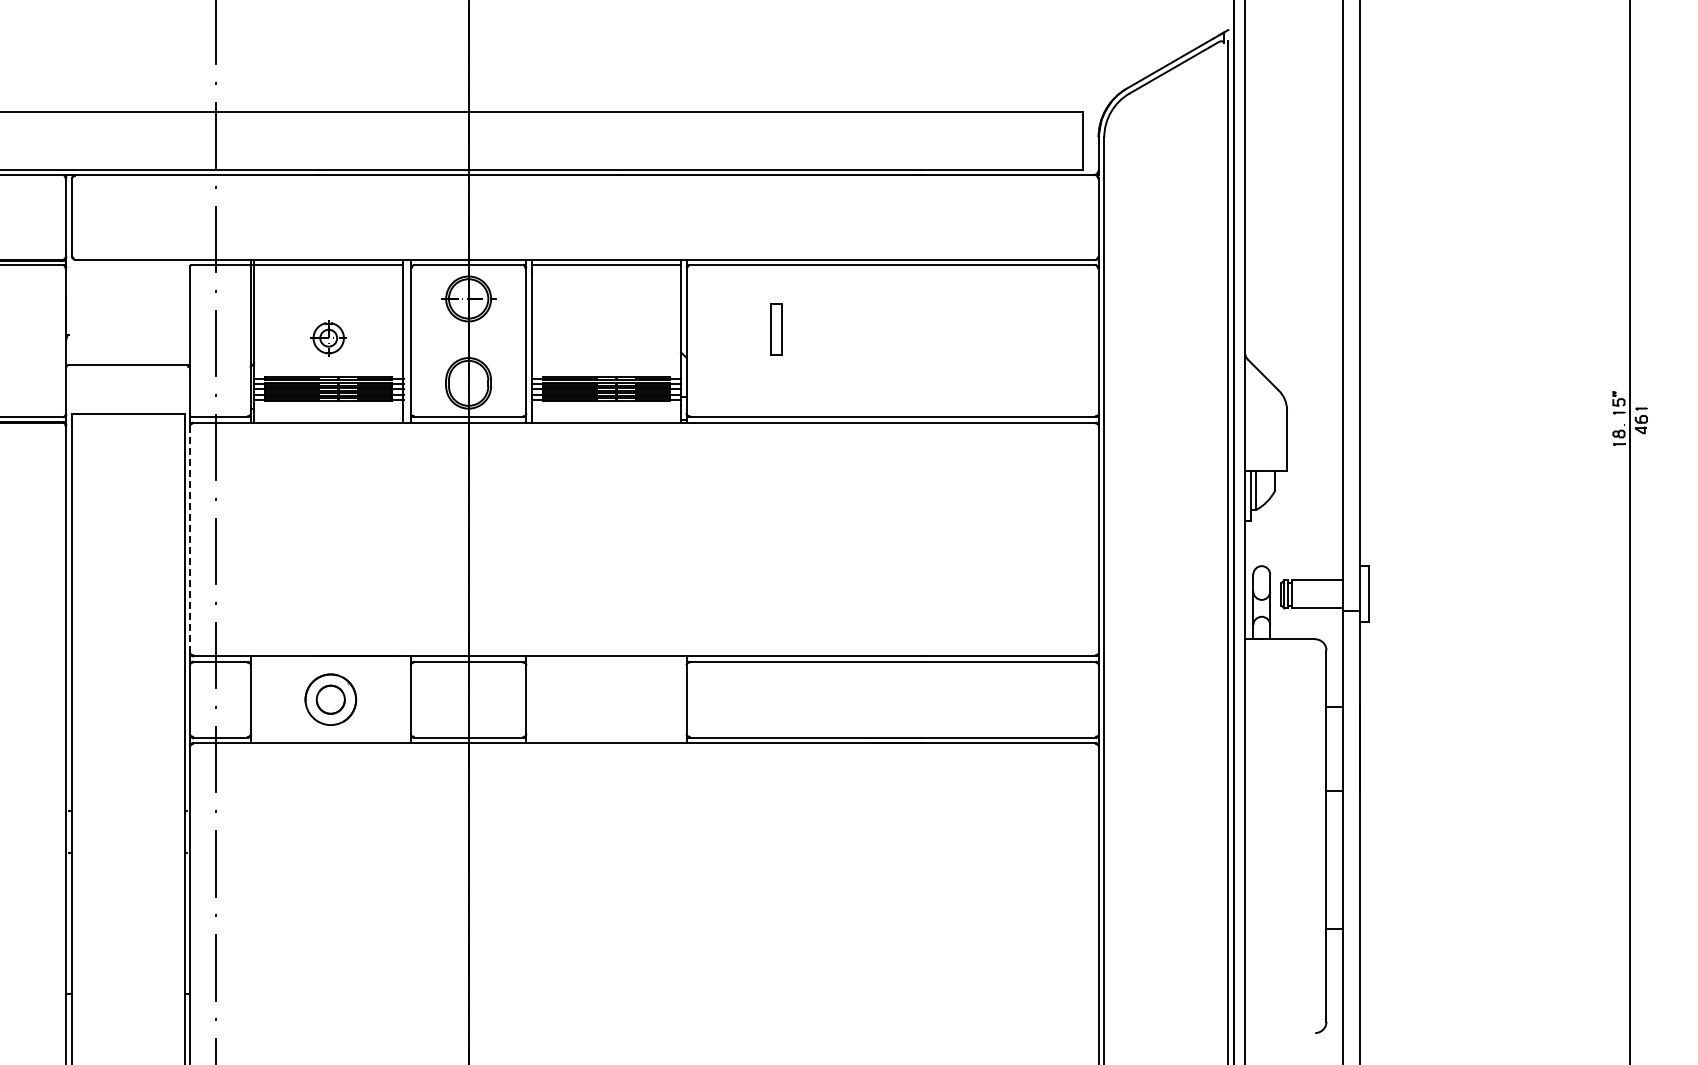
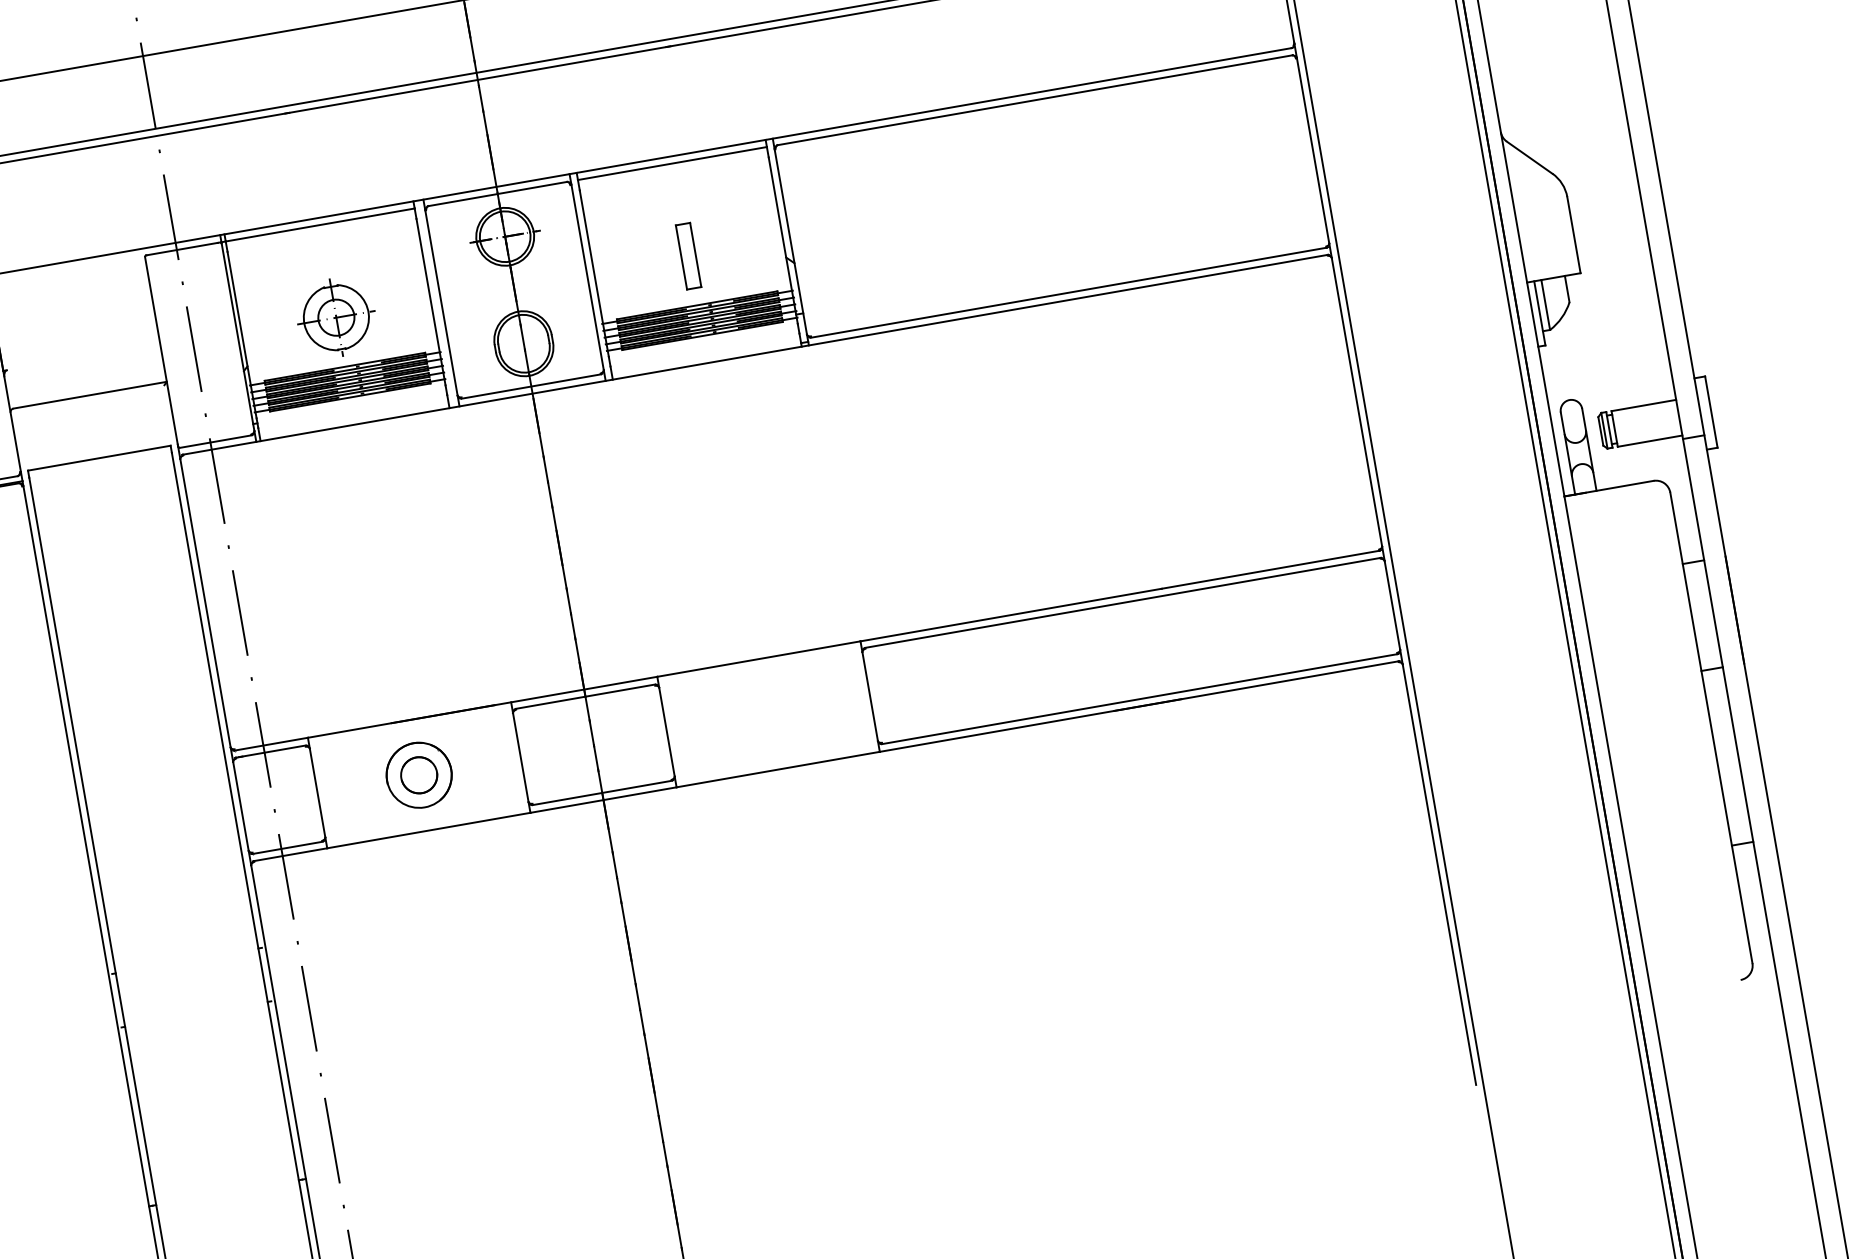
part: (776, 329) -> (688, 256), moved
part: (328, 337) -> (336, 316), size x1.67
line: (190, 539) -> (205, 603), dashed -> solid

